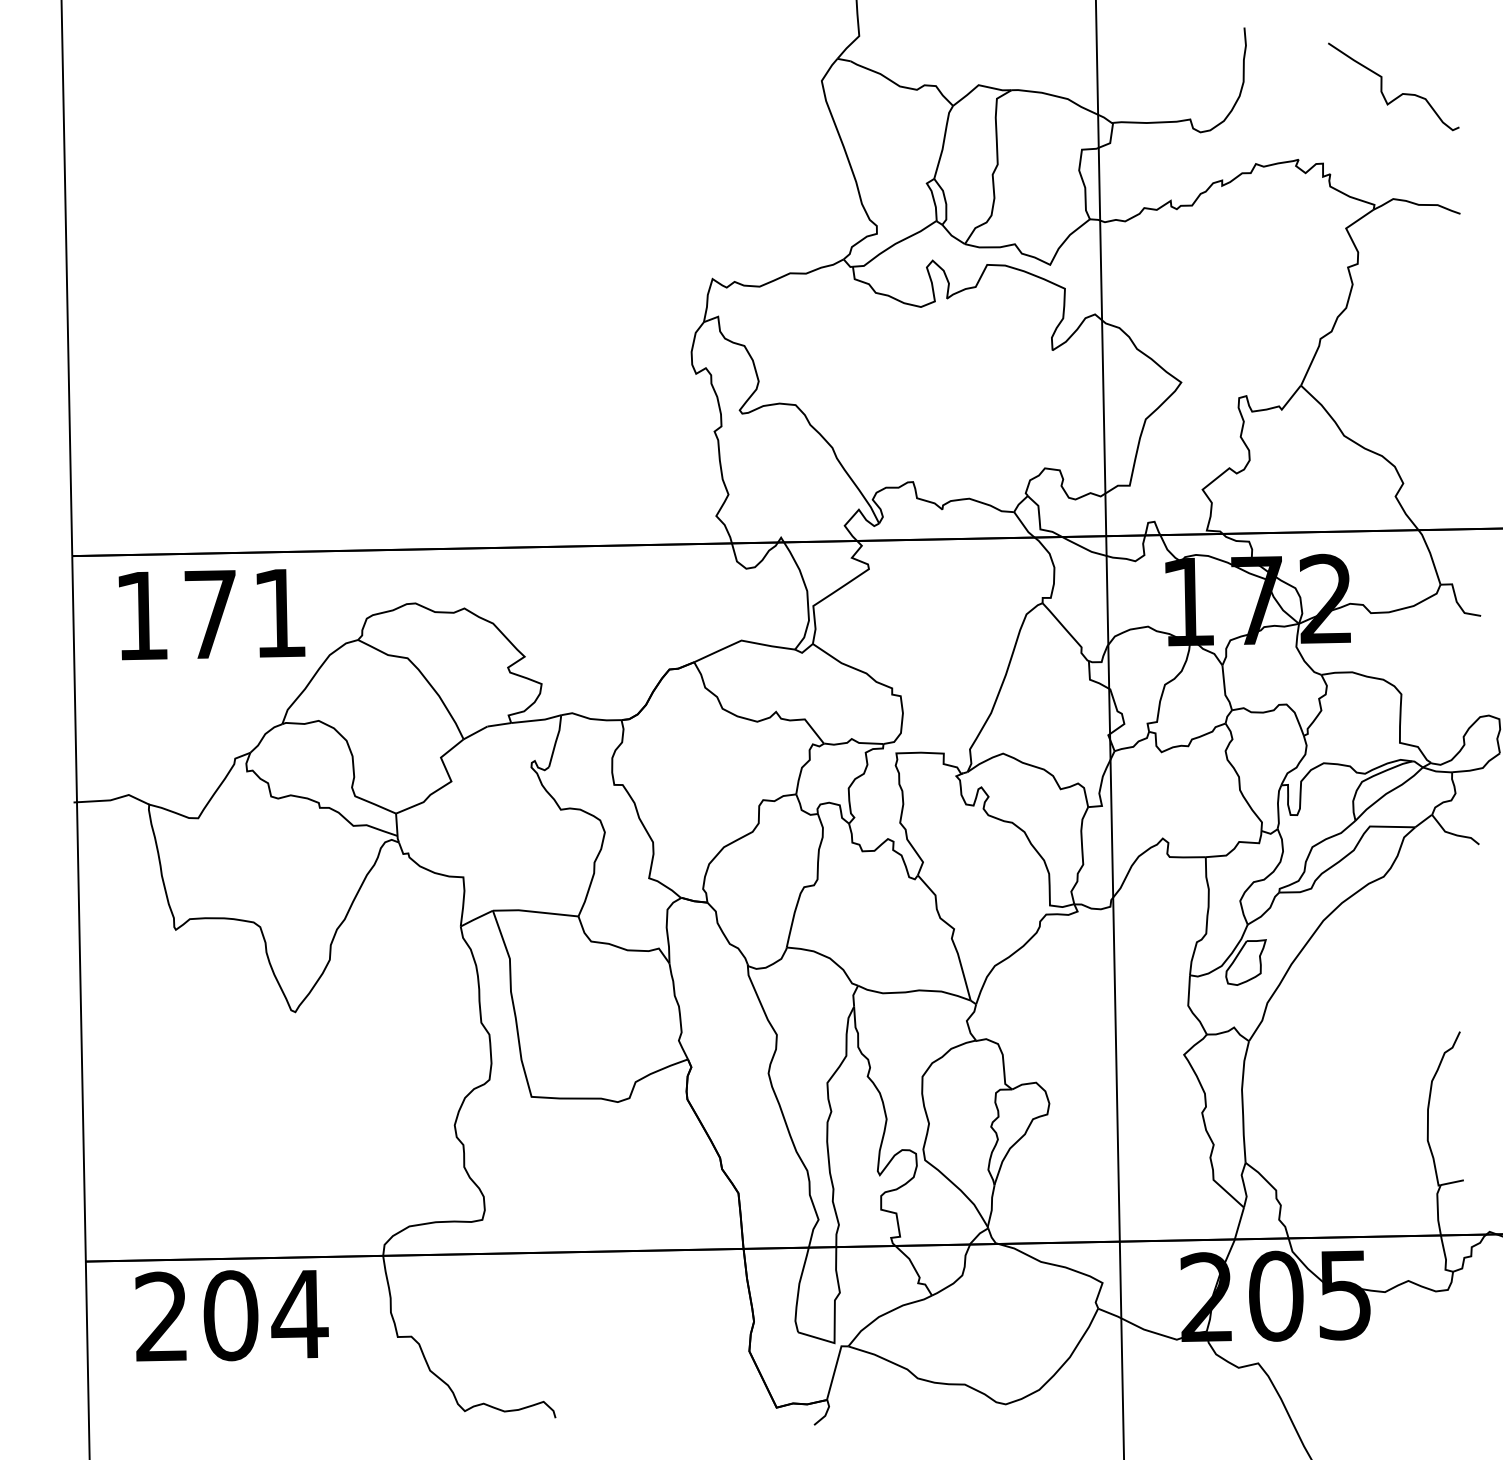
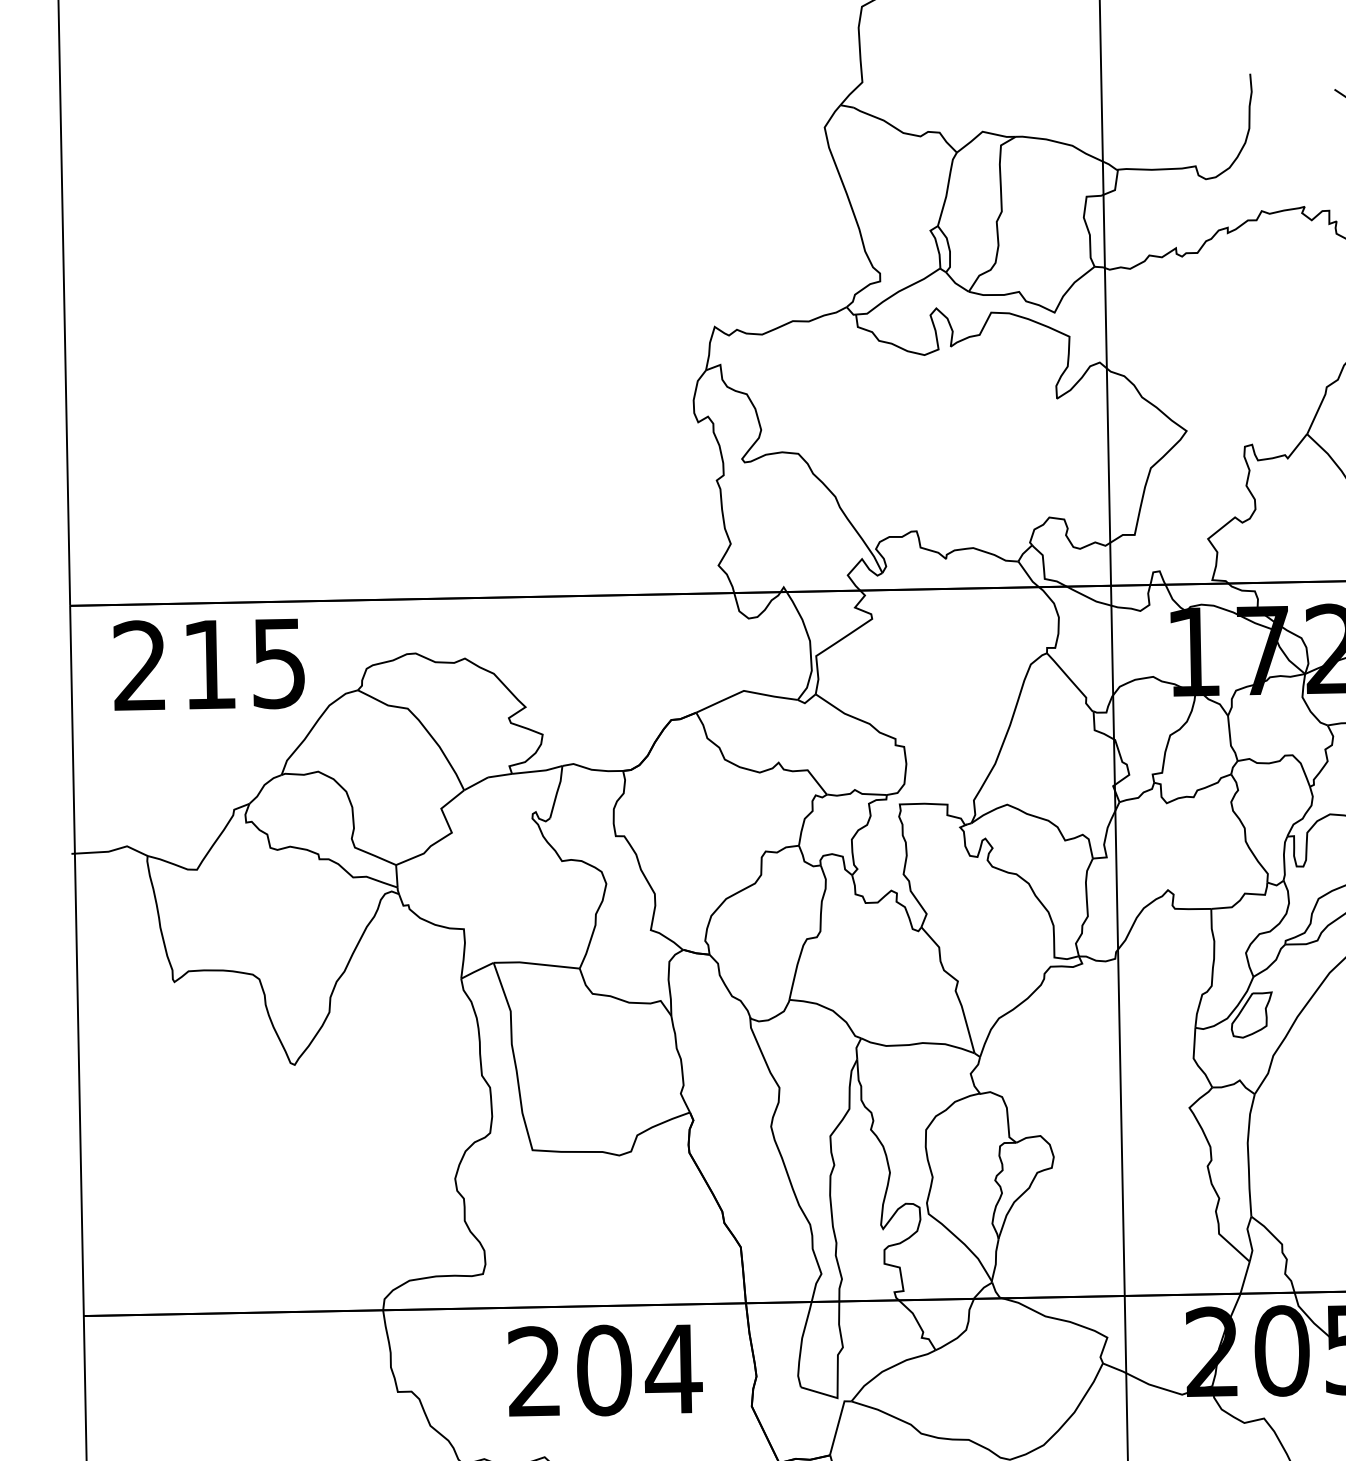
text: (210, 614) -> (209, 664), 171 -> 215
text: (231, 1315) -> (604, 1370), moved

